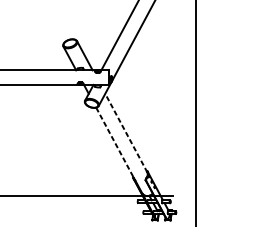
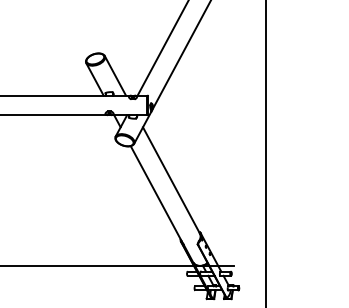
line: (126, 133) -> (171, 180), dashed -> solid
line: (115, 144) -> (157, 195), dashed -> solid

